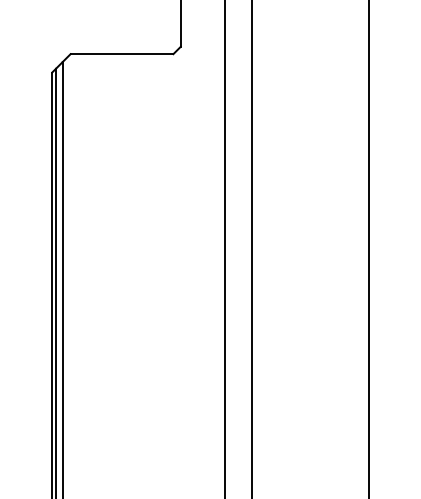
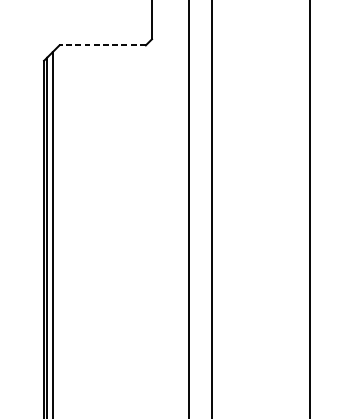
line: (121, 54) -> (102, 45), solid -> dashed

